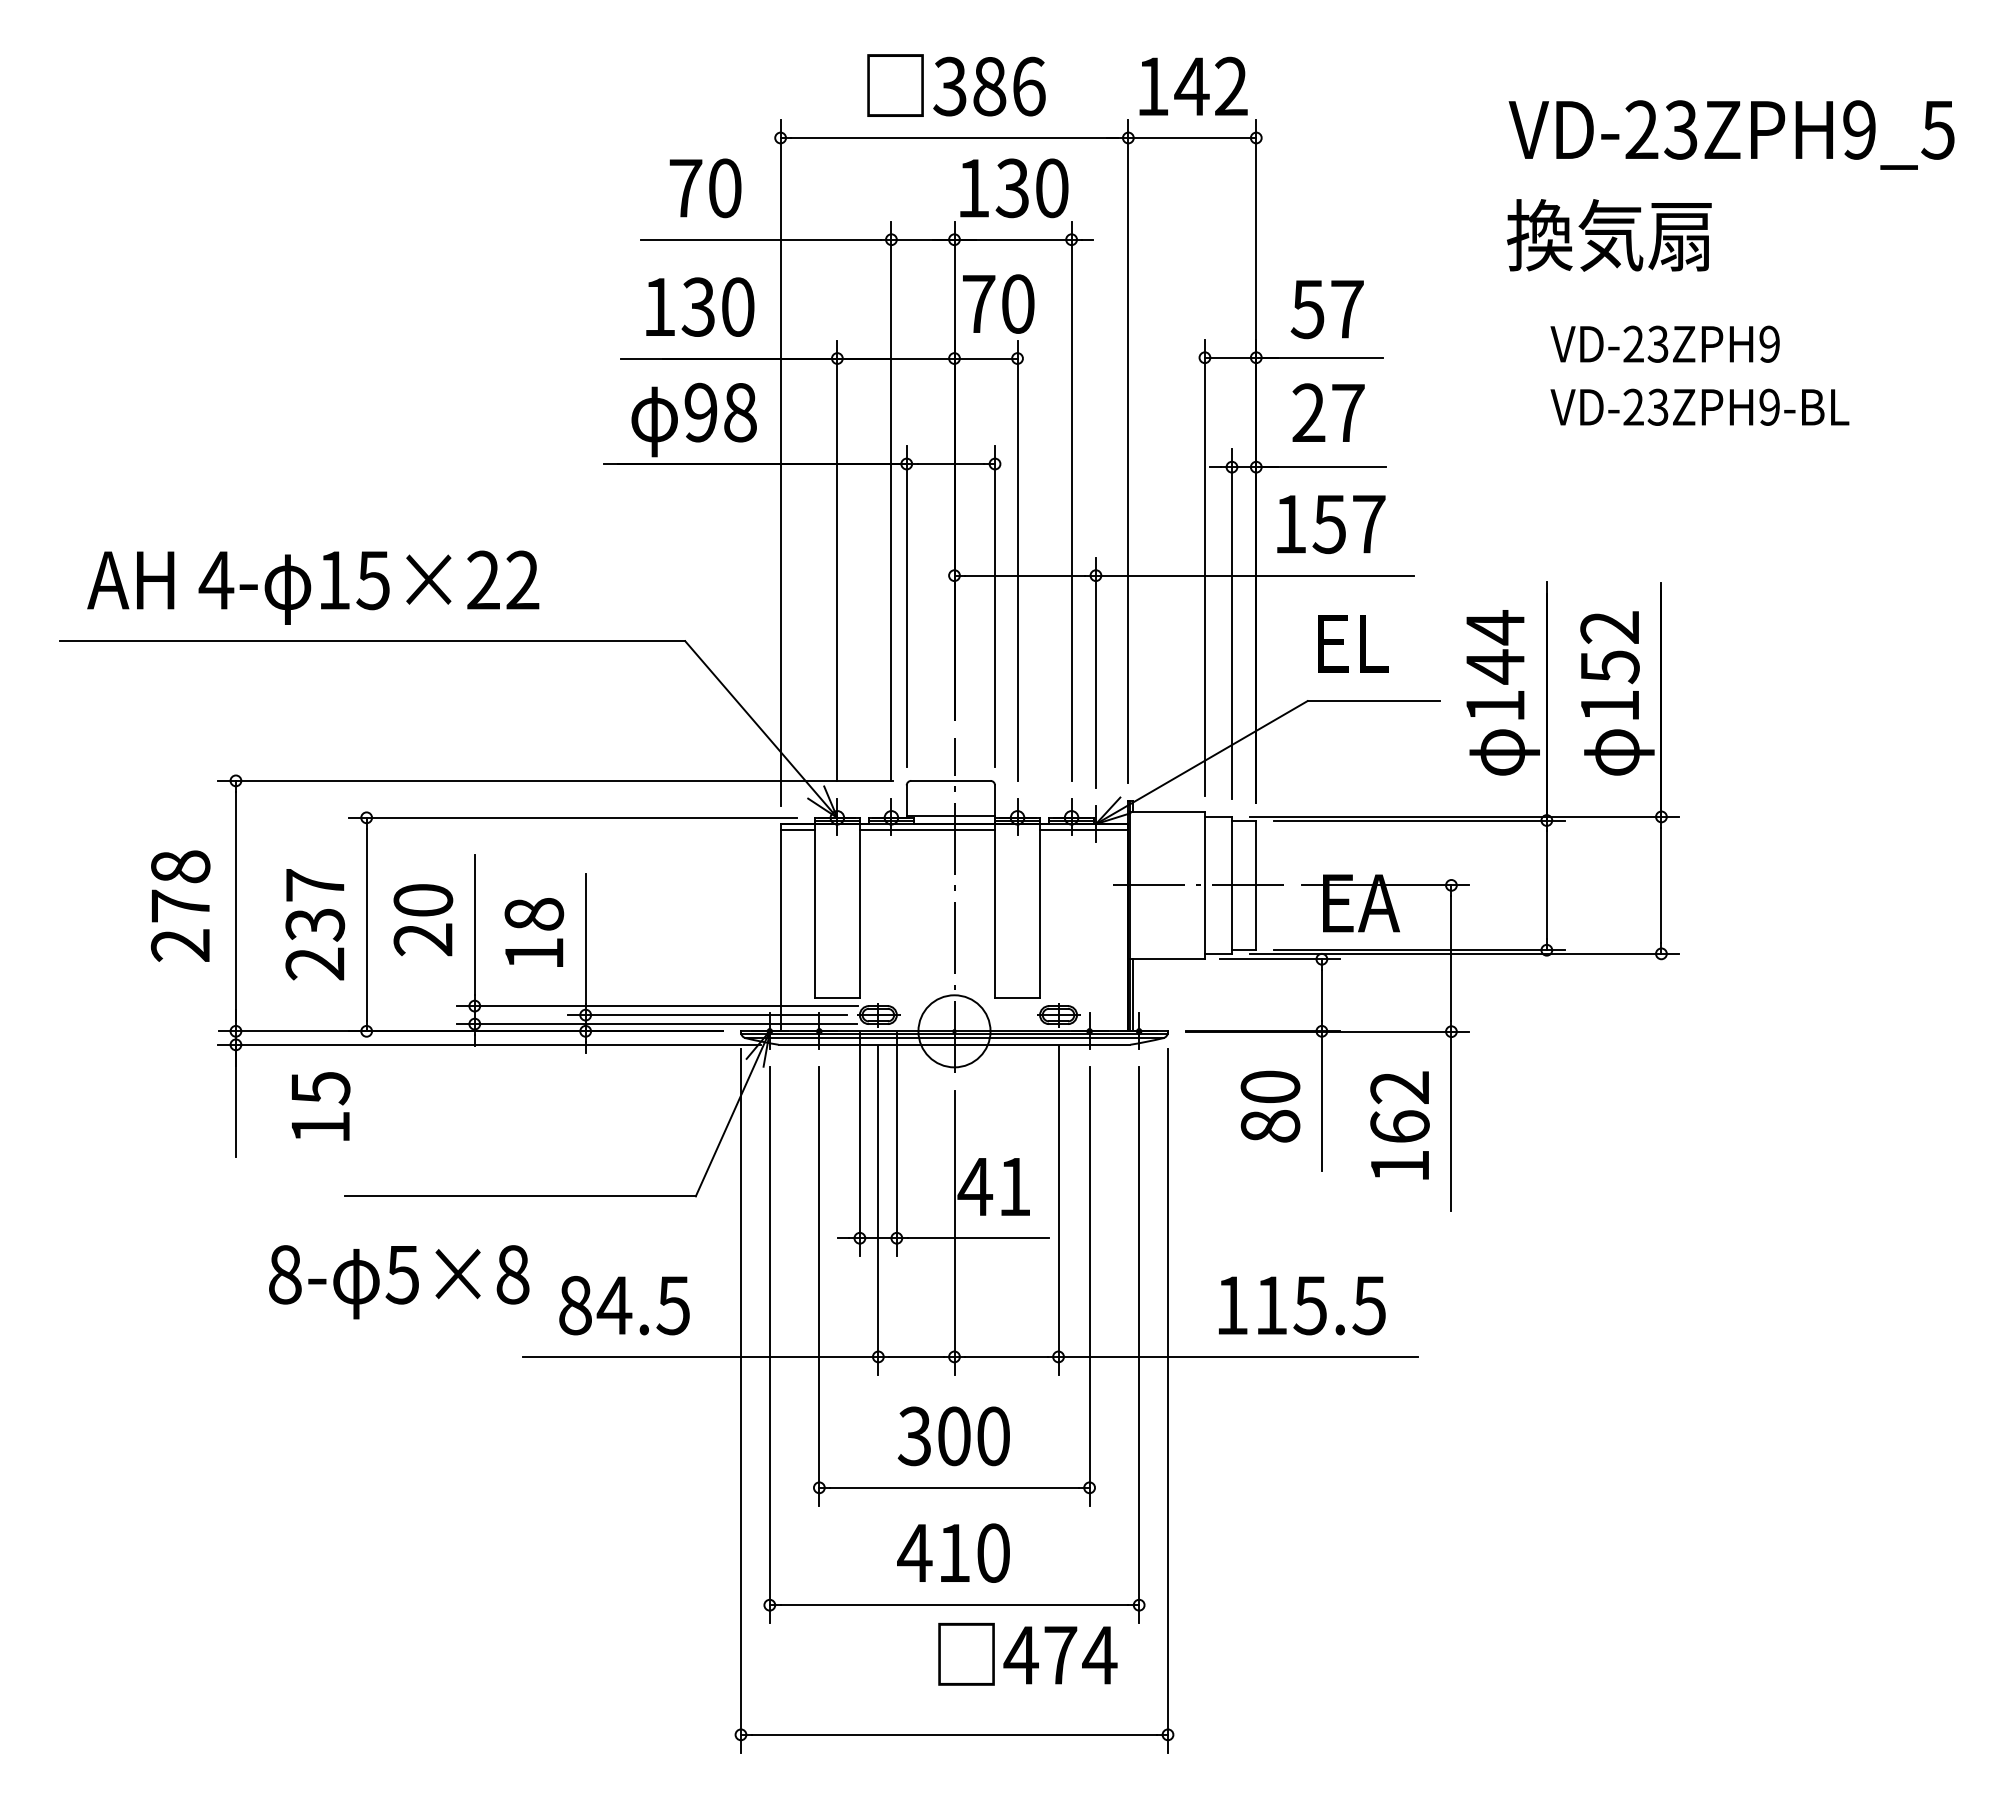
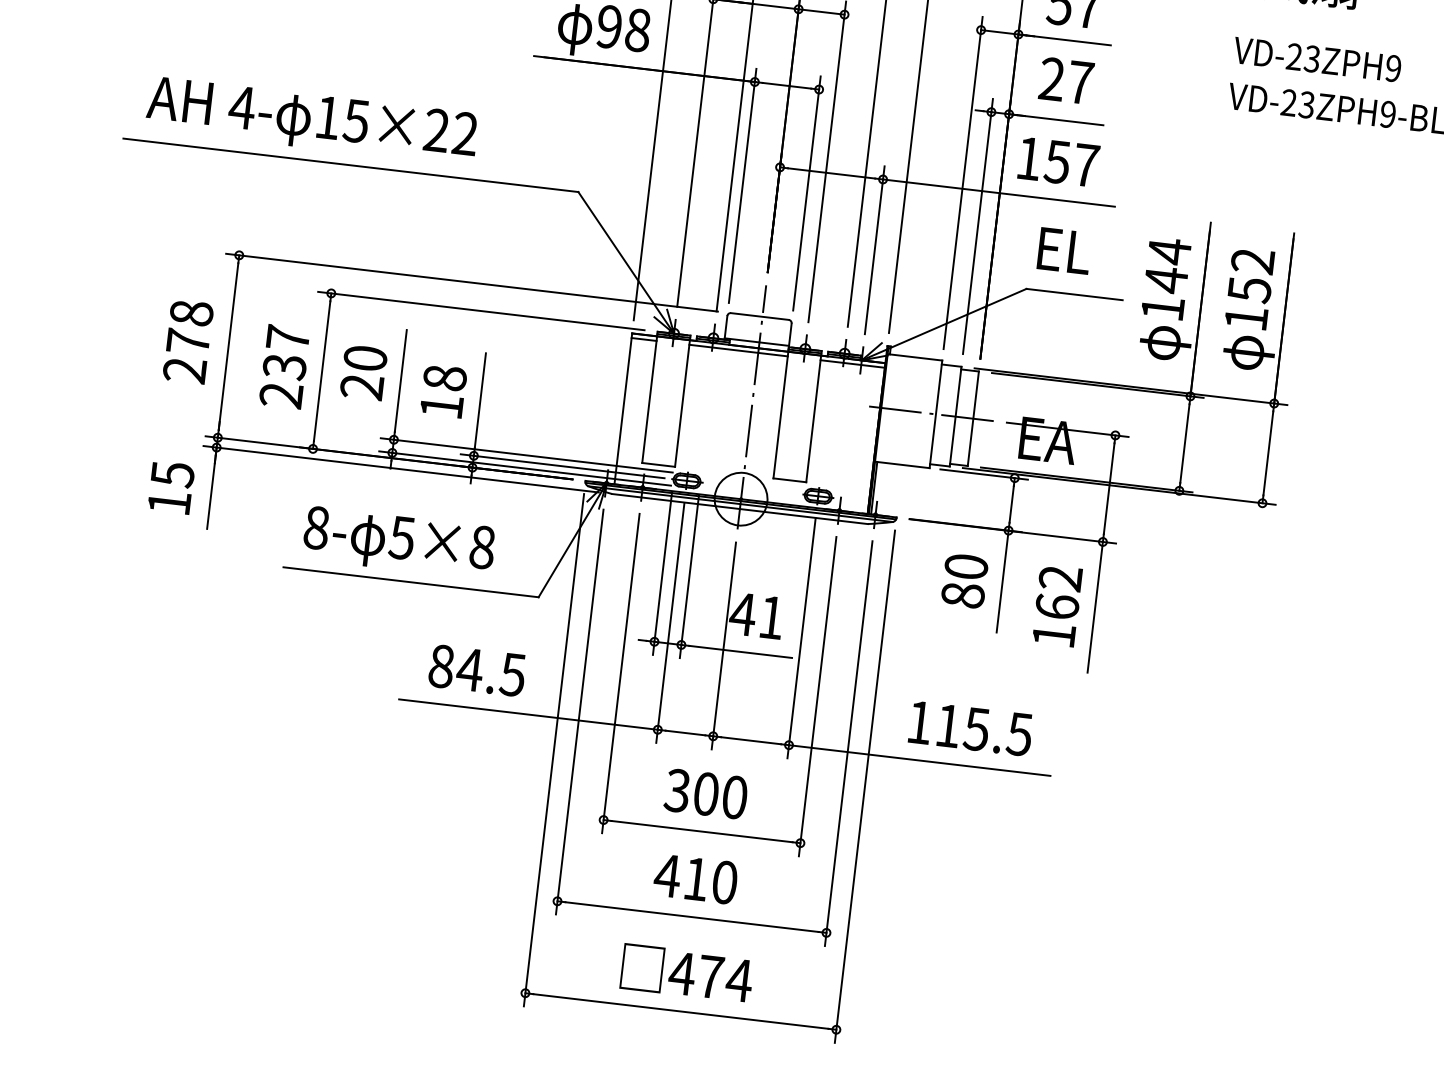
text: (321, 1106) -> (171, 487), moved
text: (399, 1282) -> (399, 543), moved
text: (1027, 1654) -> (686, 973), moved

